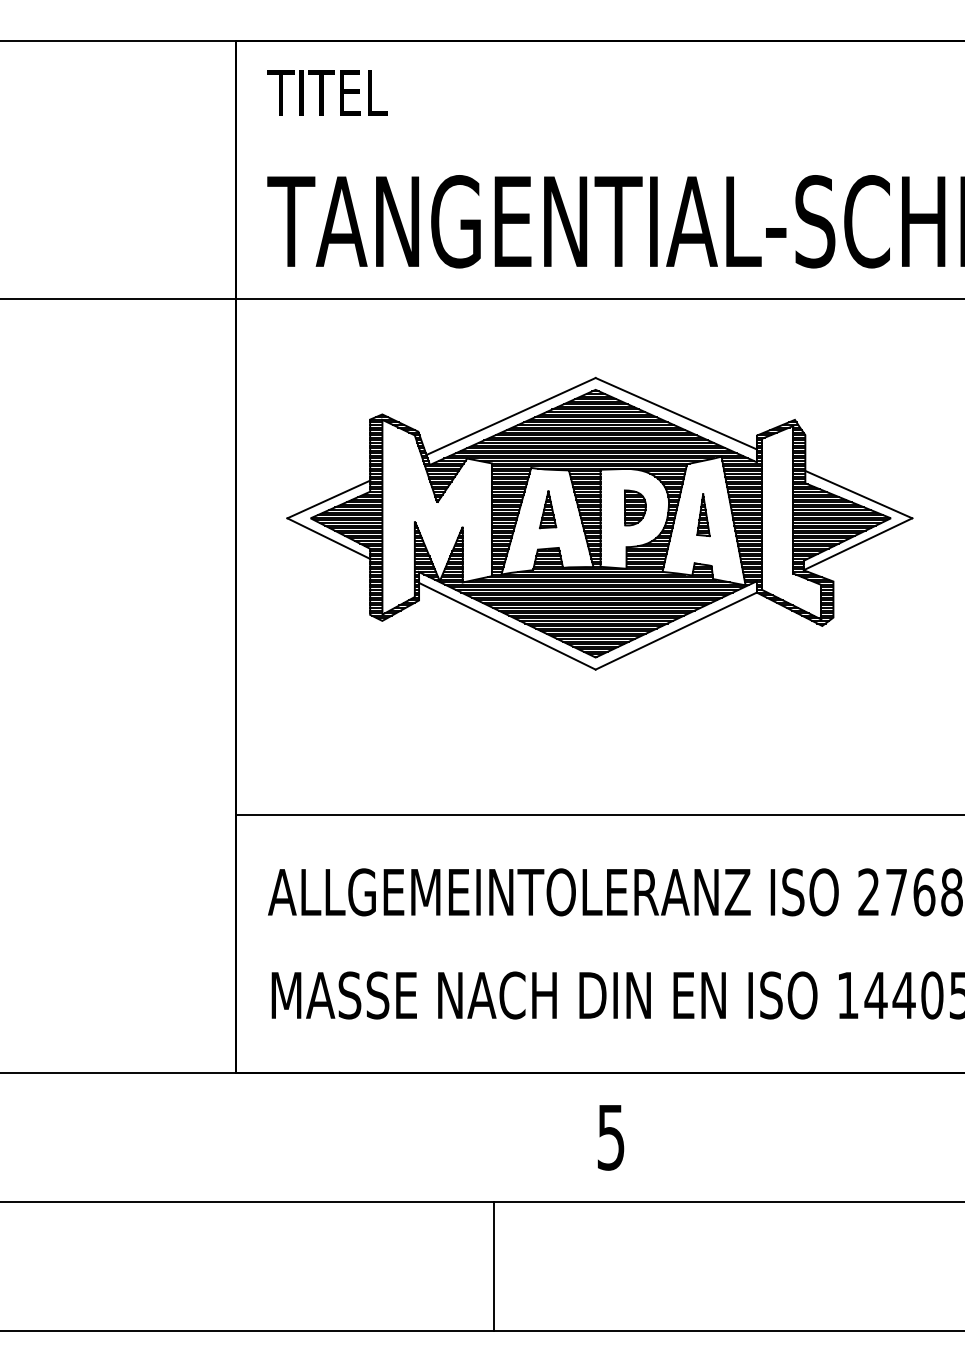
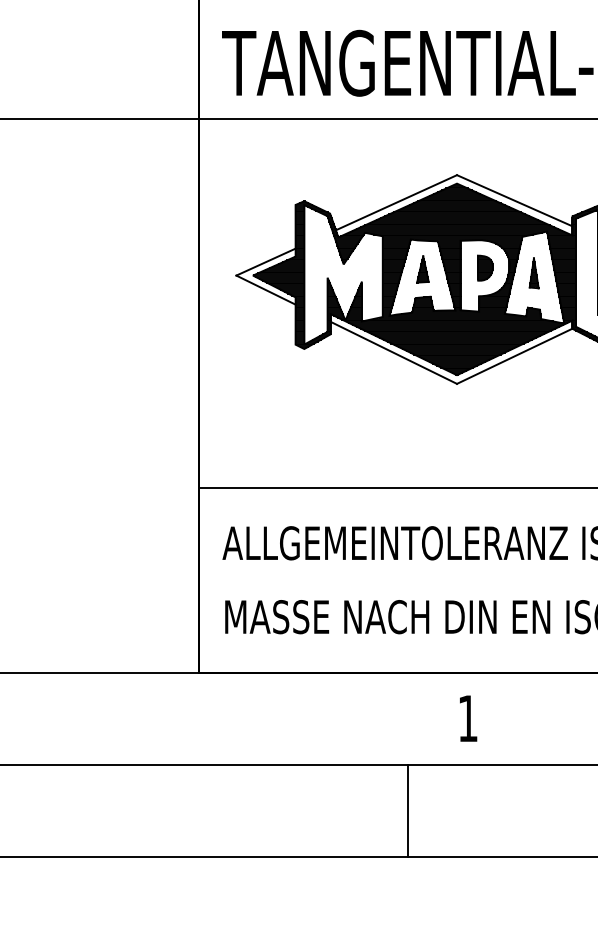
text: (610, 1137) -> (467, 718), 5 -> 1
line: (493, 1265) -> (407, 810), moved

